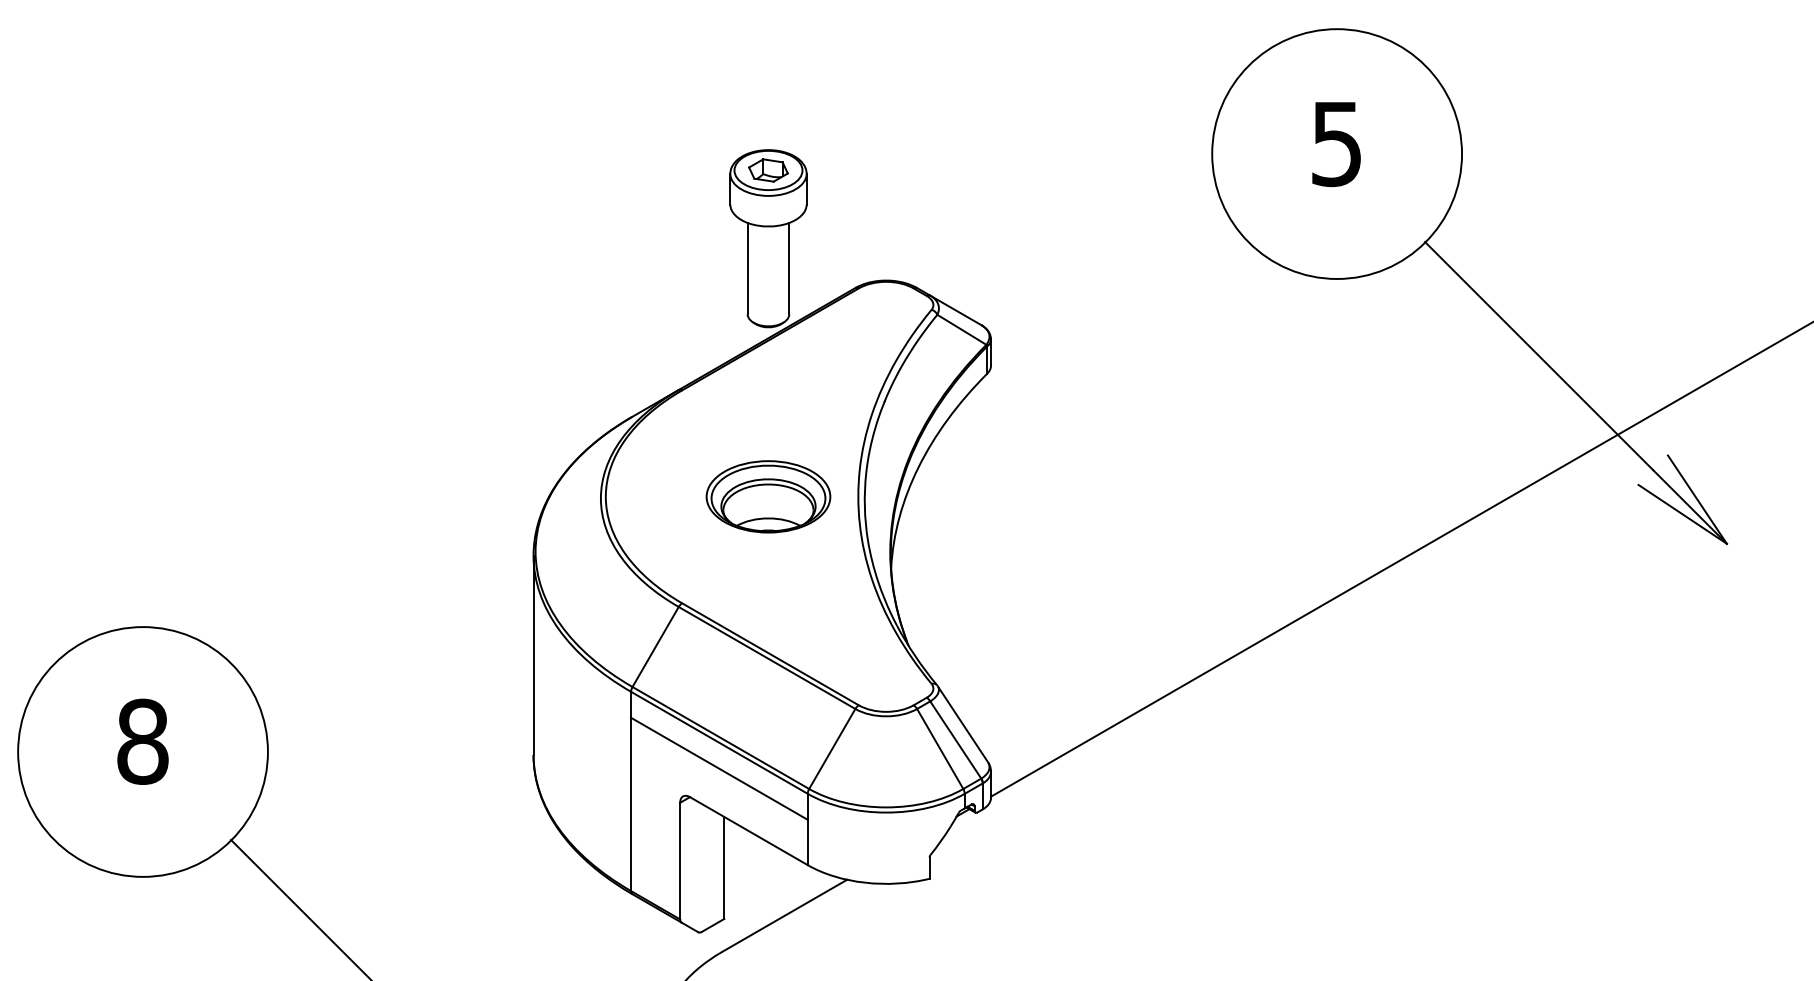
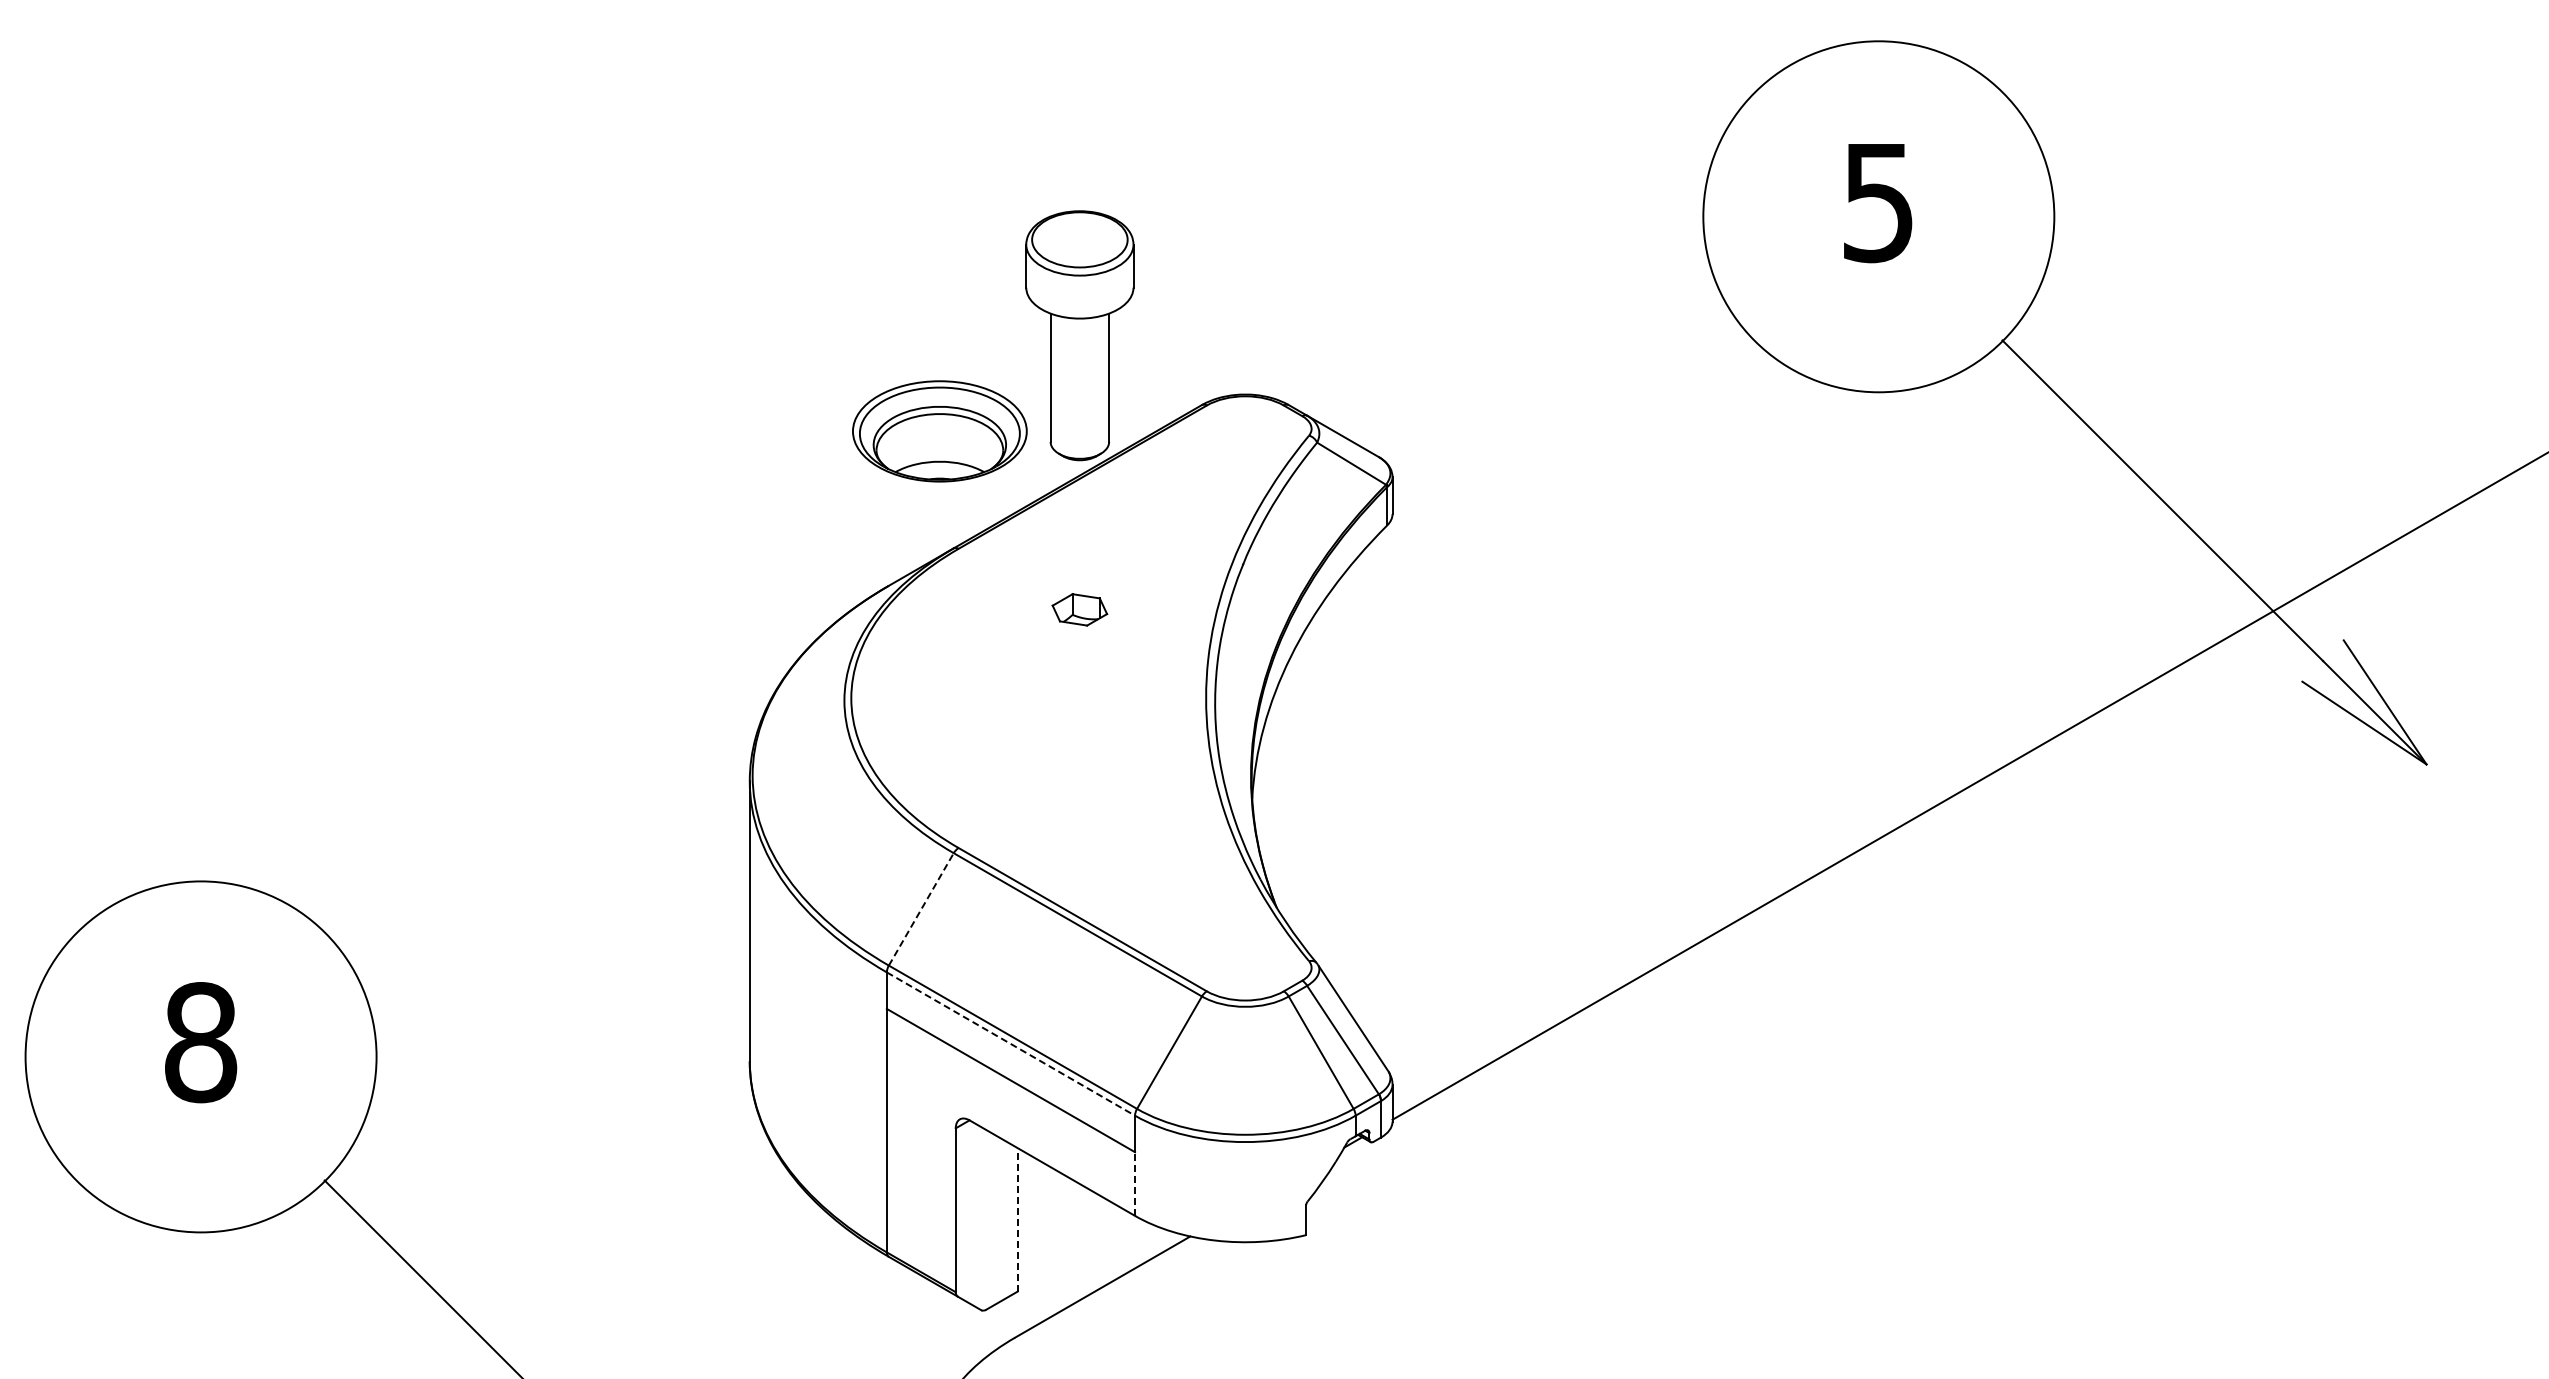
part: (768, 170) -> (1079, 609), moved
part: (768, 496) -> (939, 431), moved
line: (655, 647) -> (921, 909), solid -> dashed
line: (719, 743) -> (1011, 1044), solid -> dashed
line: (808, 842) -> (1135, 1184), solid -> dashed
line: (724, 867) -> (1017, 1219), solid -> dashed

